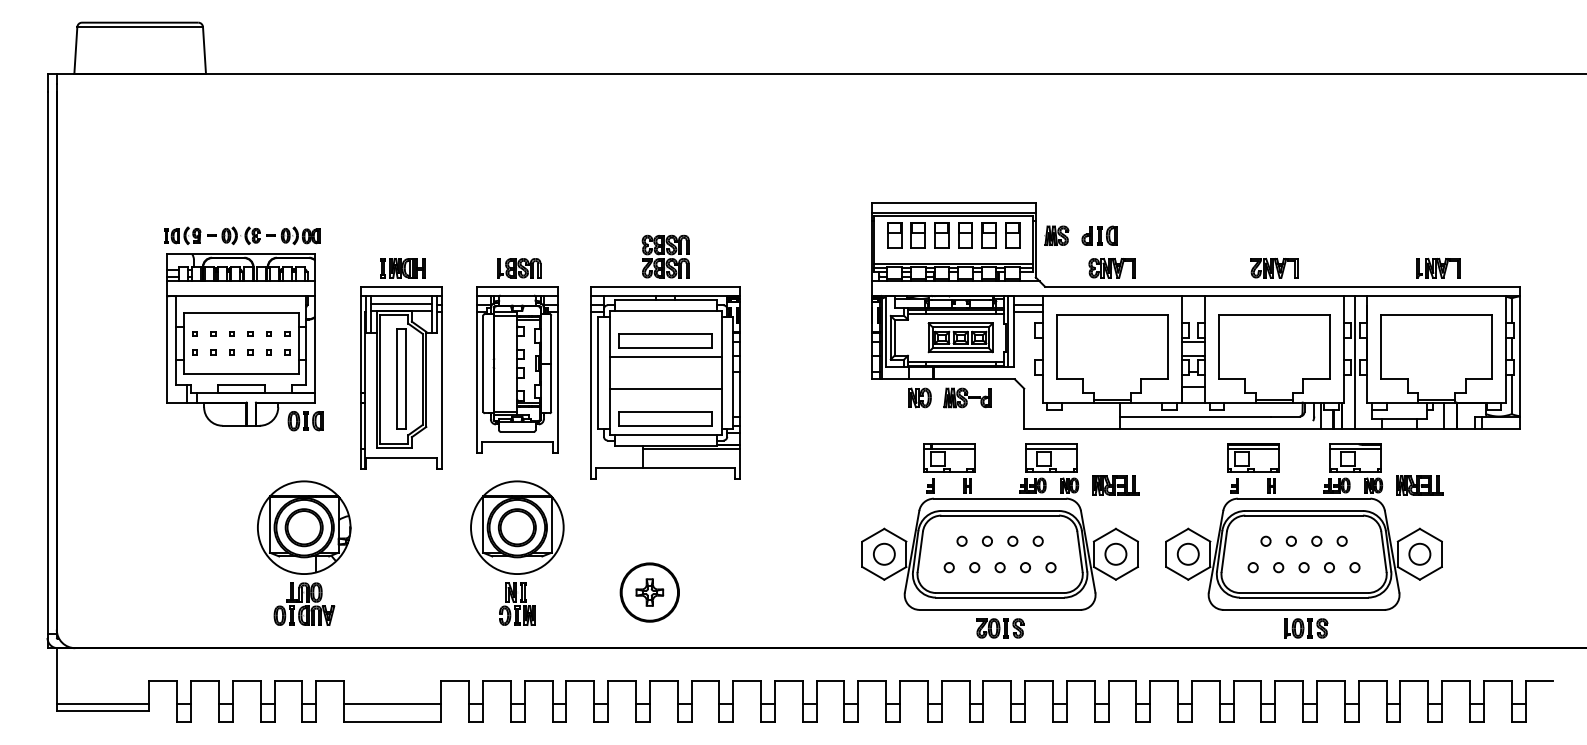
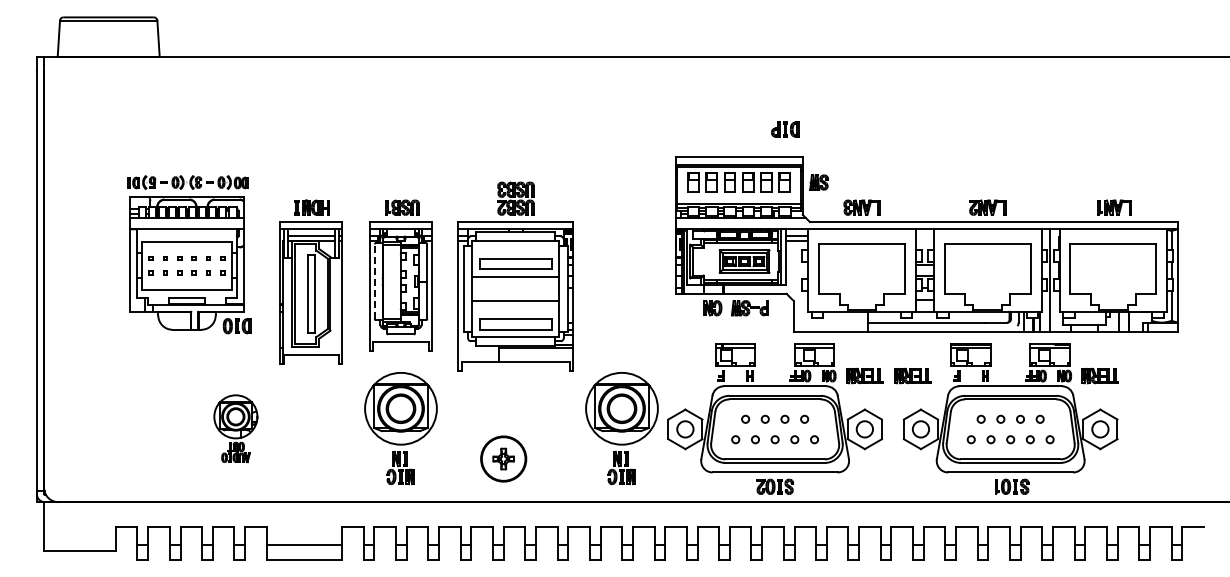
part: (1099, 235) -> (785, 129), moved
line: (483, 363) -> (374, 281), solid -> dashed
part: (1177, 484) -> (912, 375), added
part: (303, 553) -> (235, 428), size x0.6
part: (801, 553) -> (621, 428), added
line: (102, 704) -> (79, 545), removed

